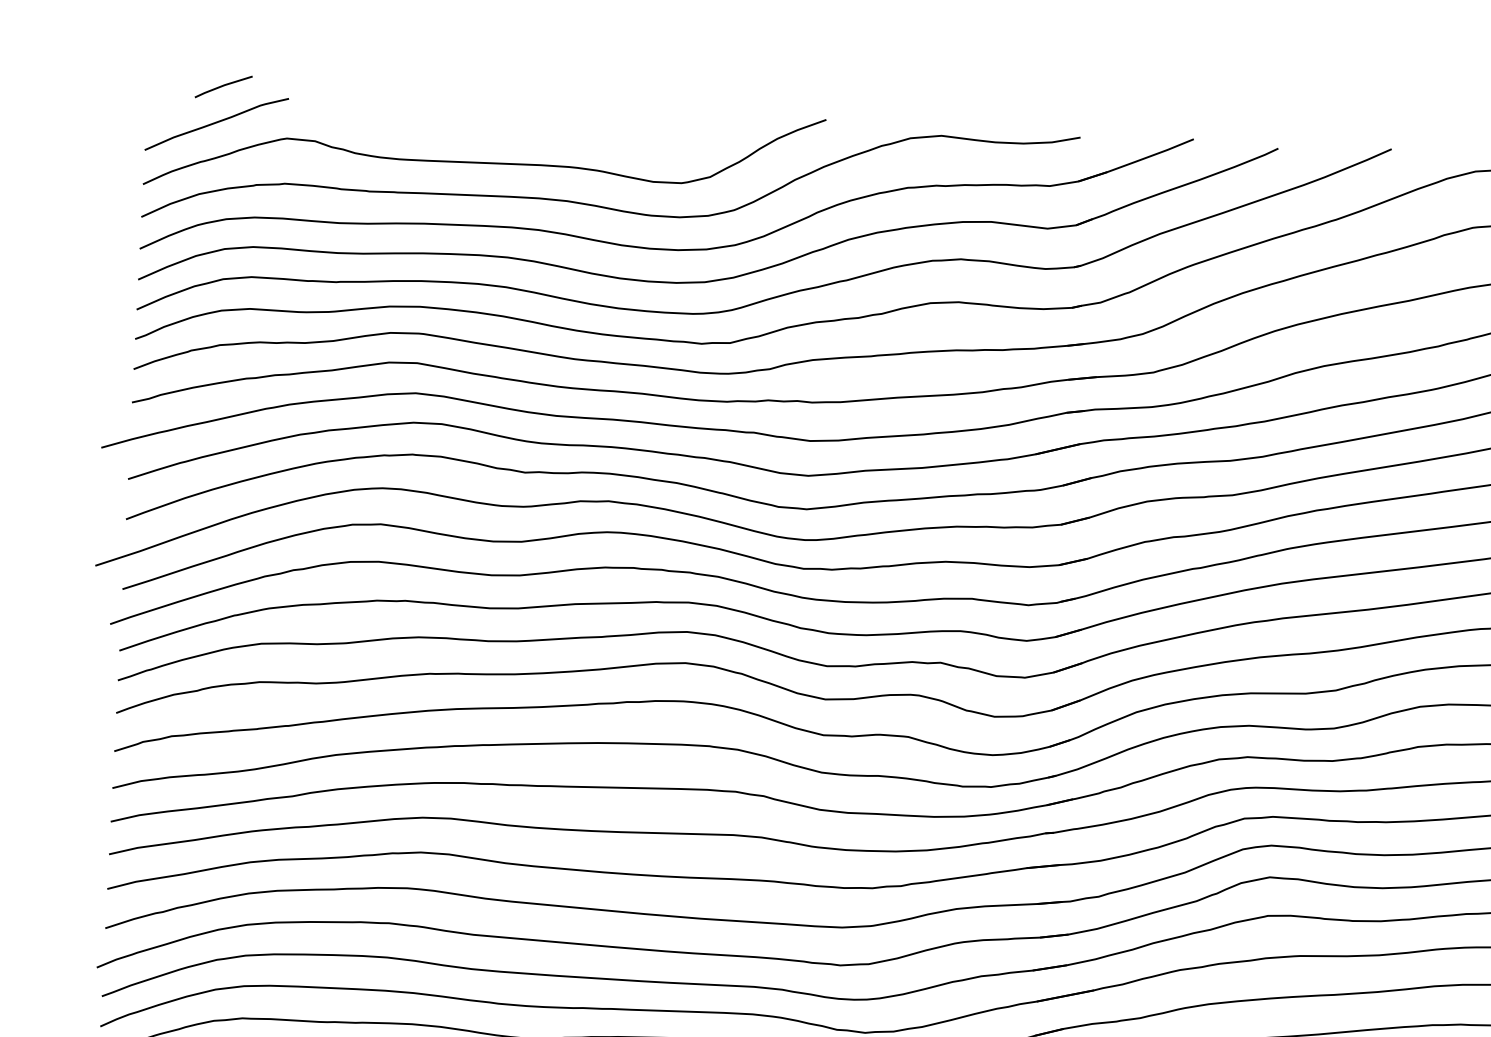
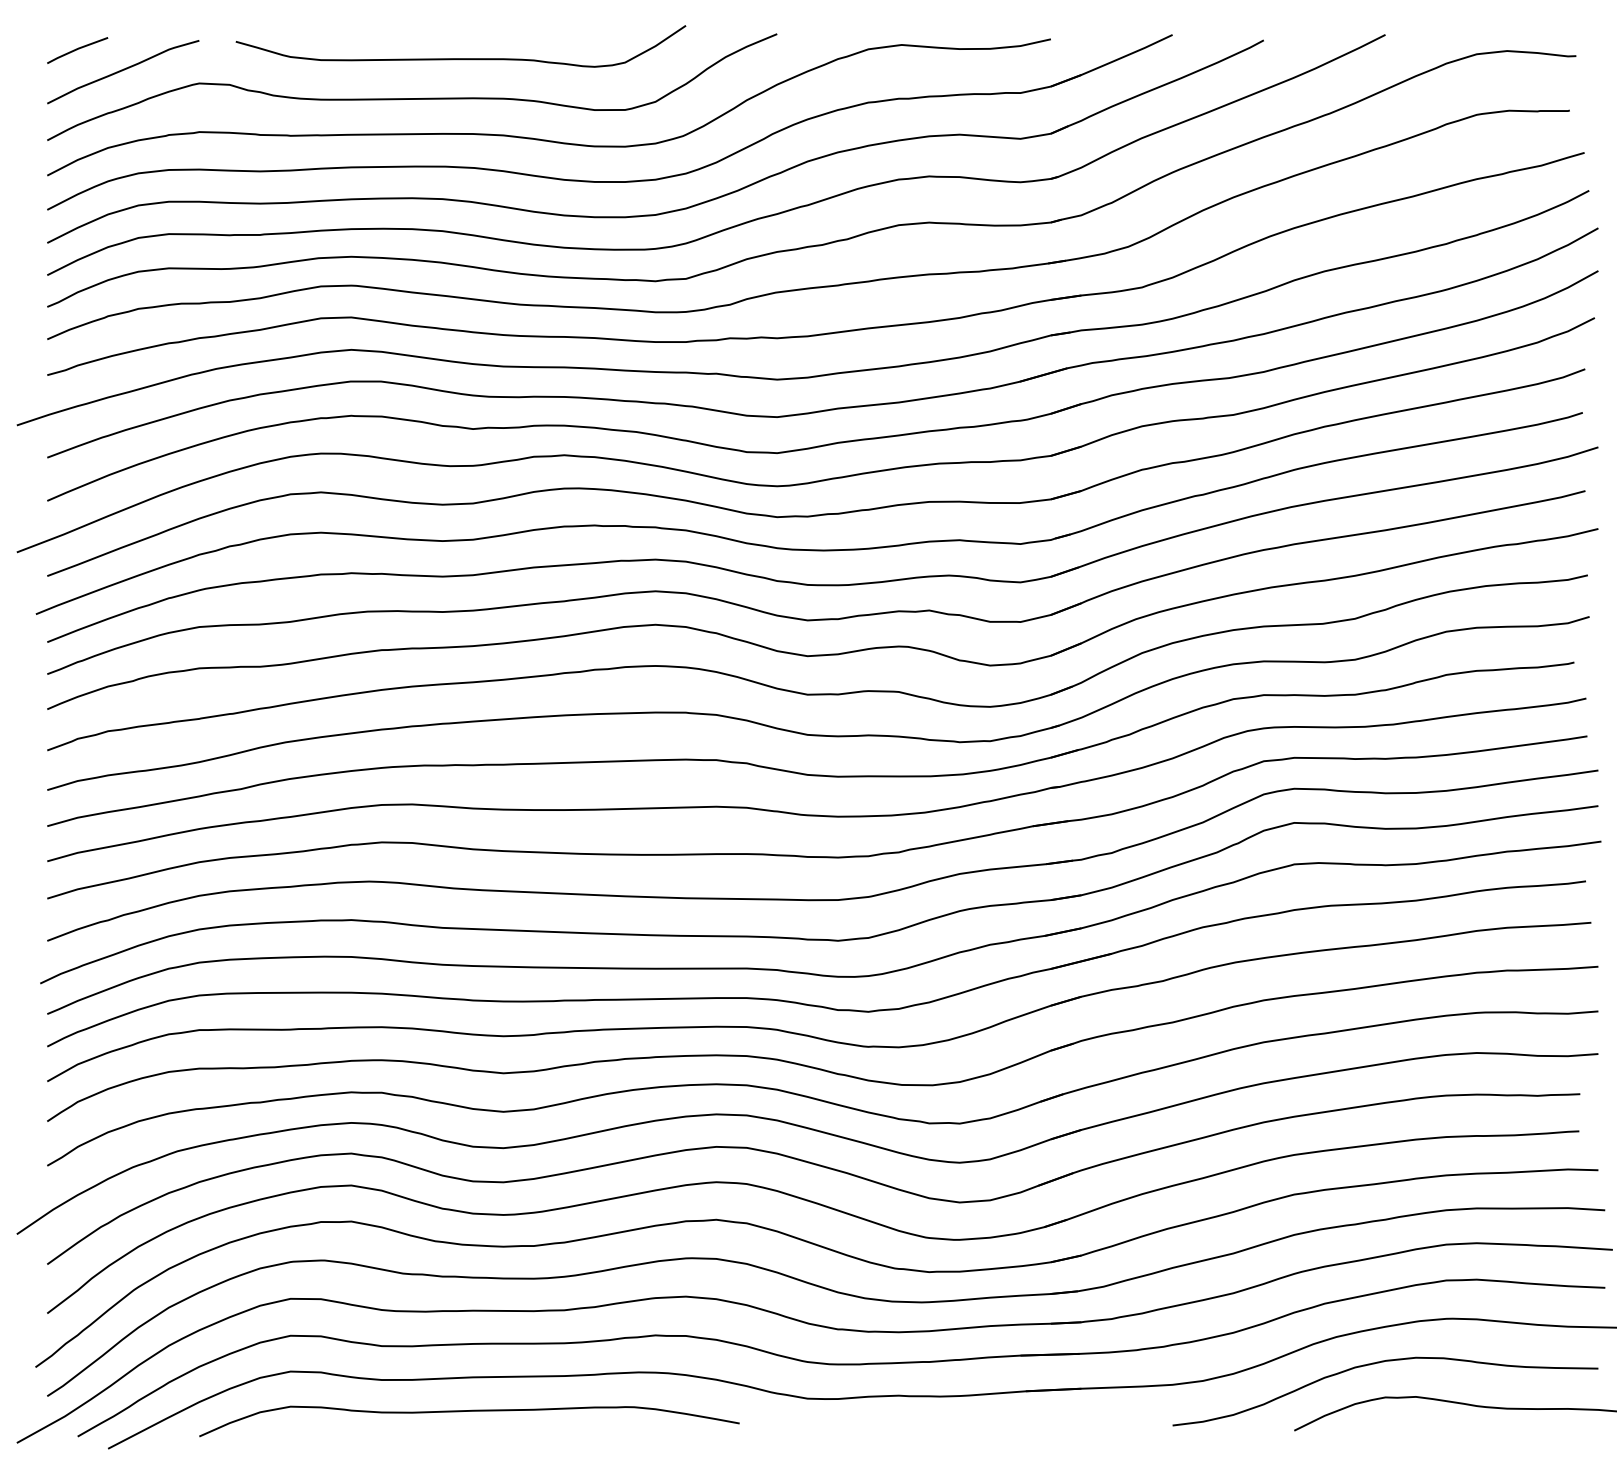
line: (223, 86) -> (77, 50), moved
curve: (530, 127) -> (460, 58), added

